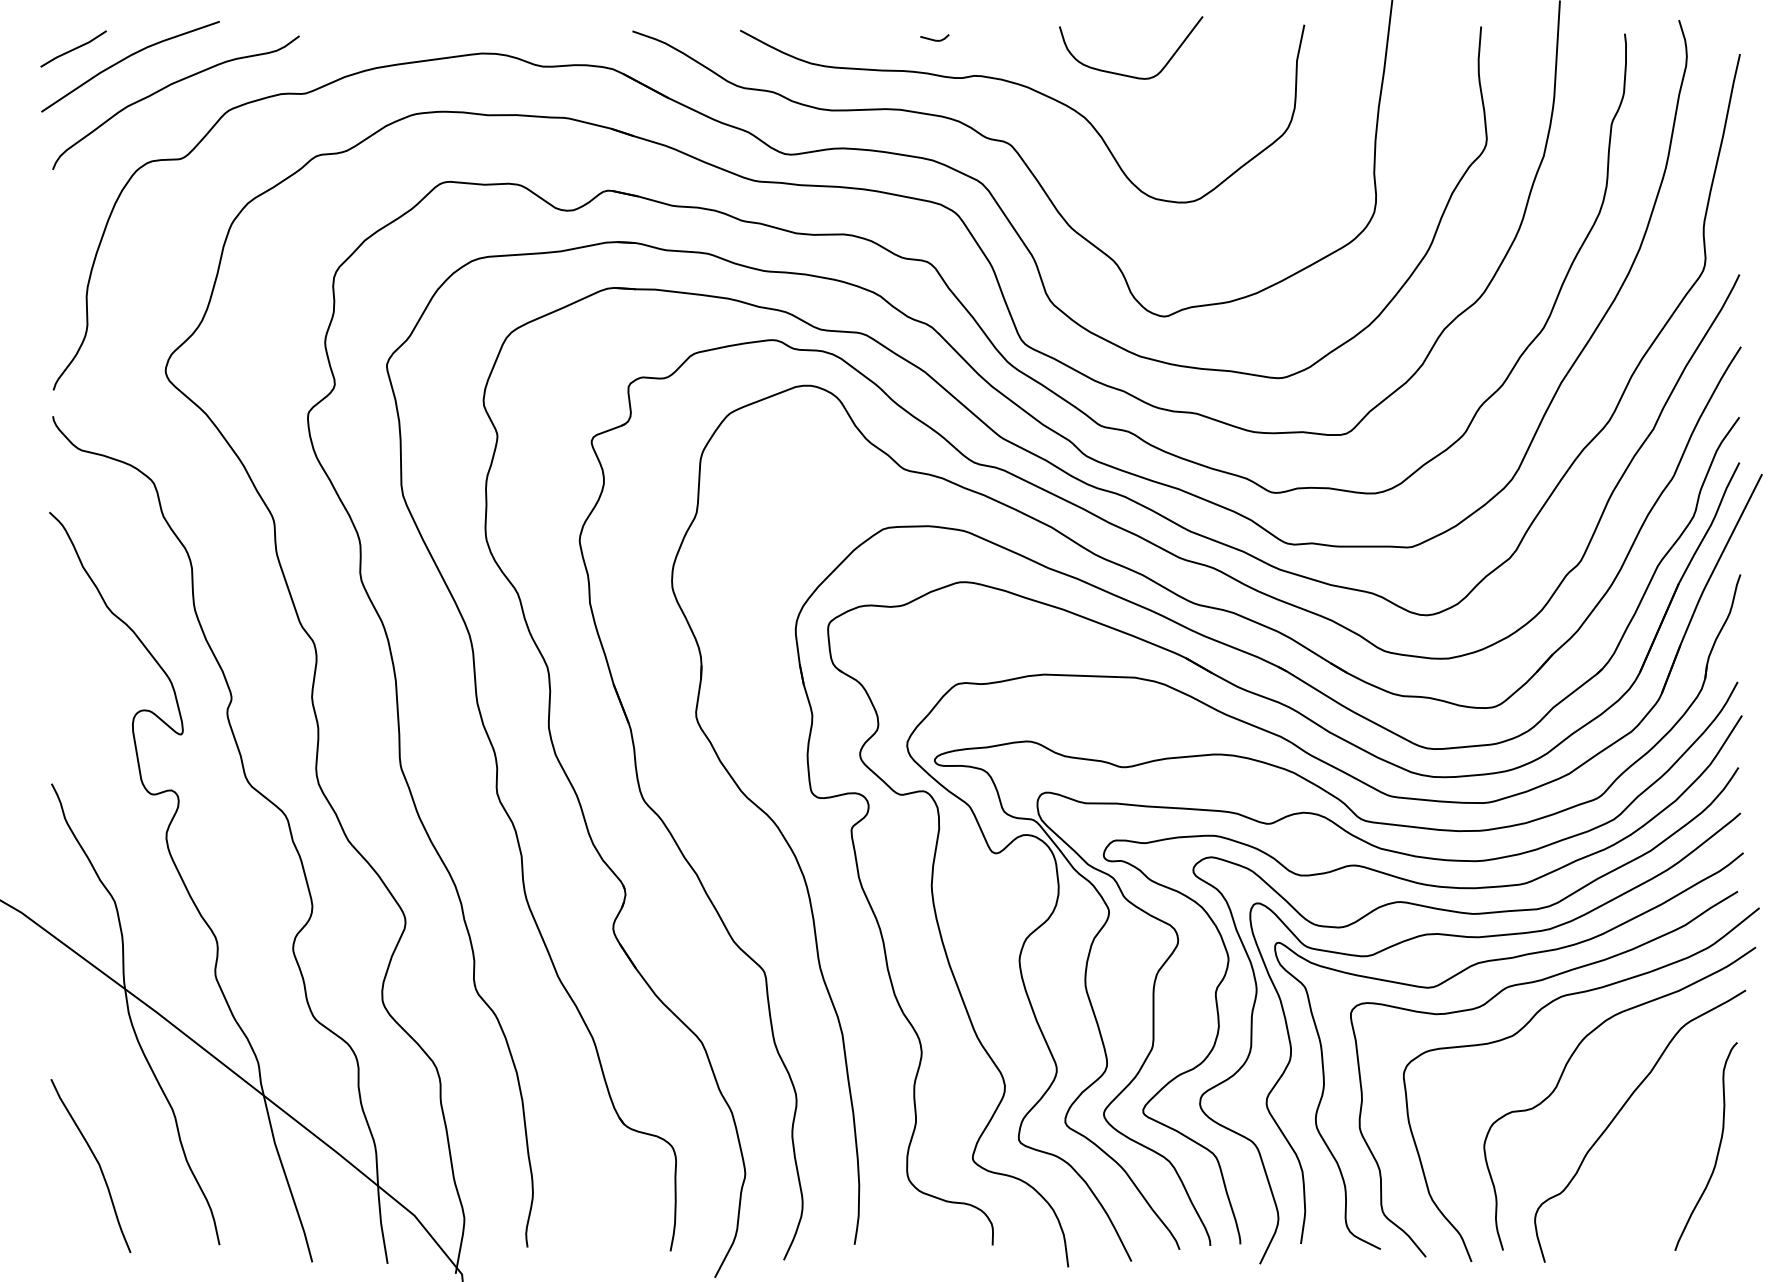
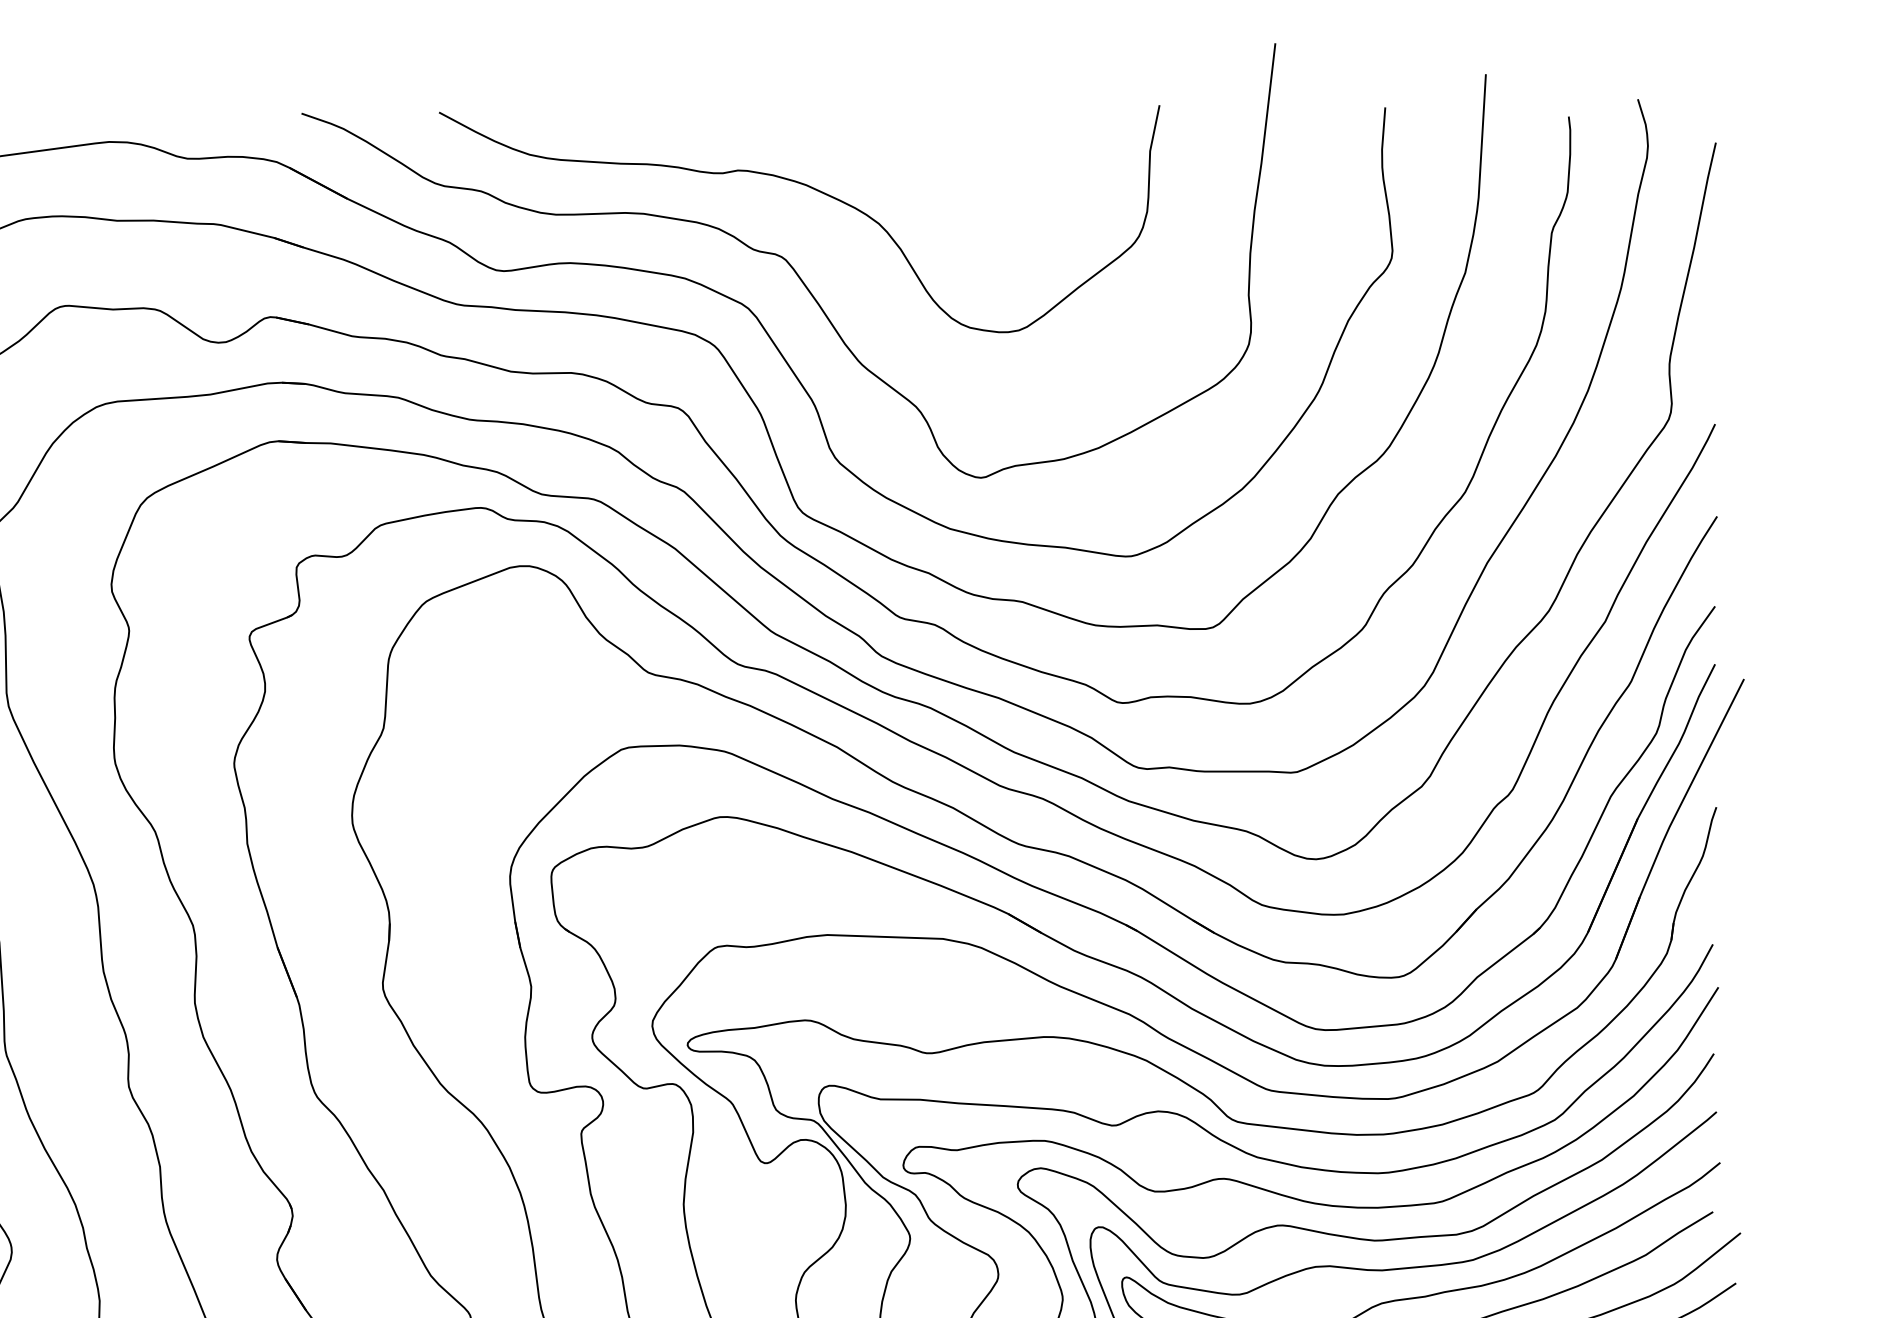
curve: (934, 39) -> (687, 124), removed
curve: (1126, 74) -> (932, 168), removed

